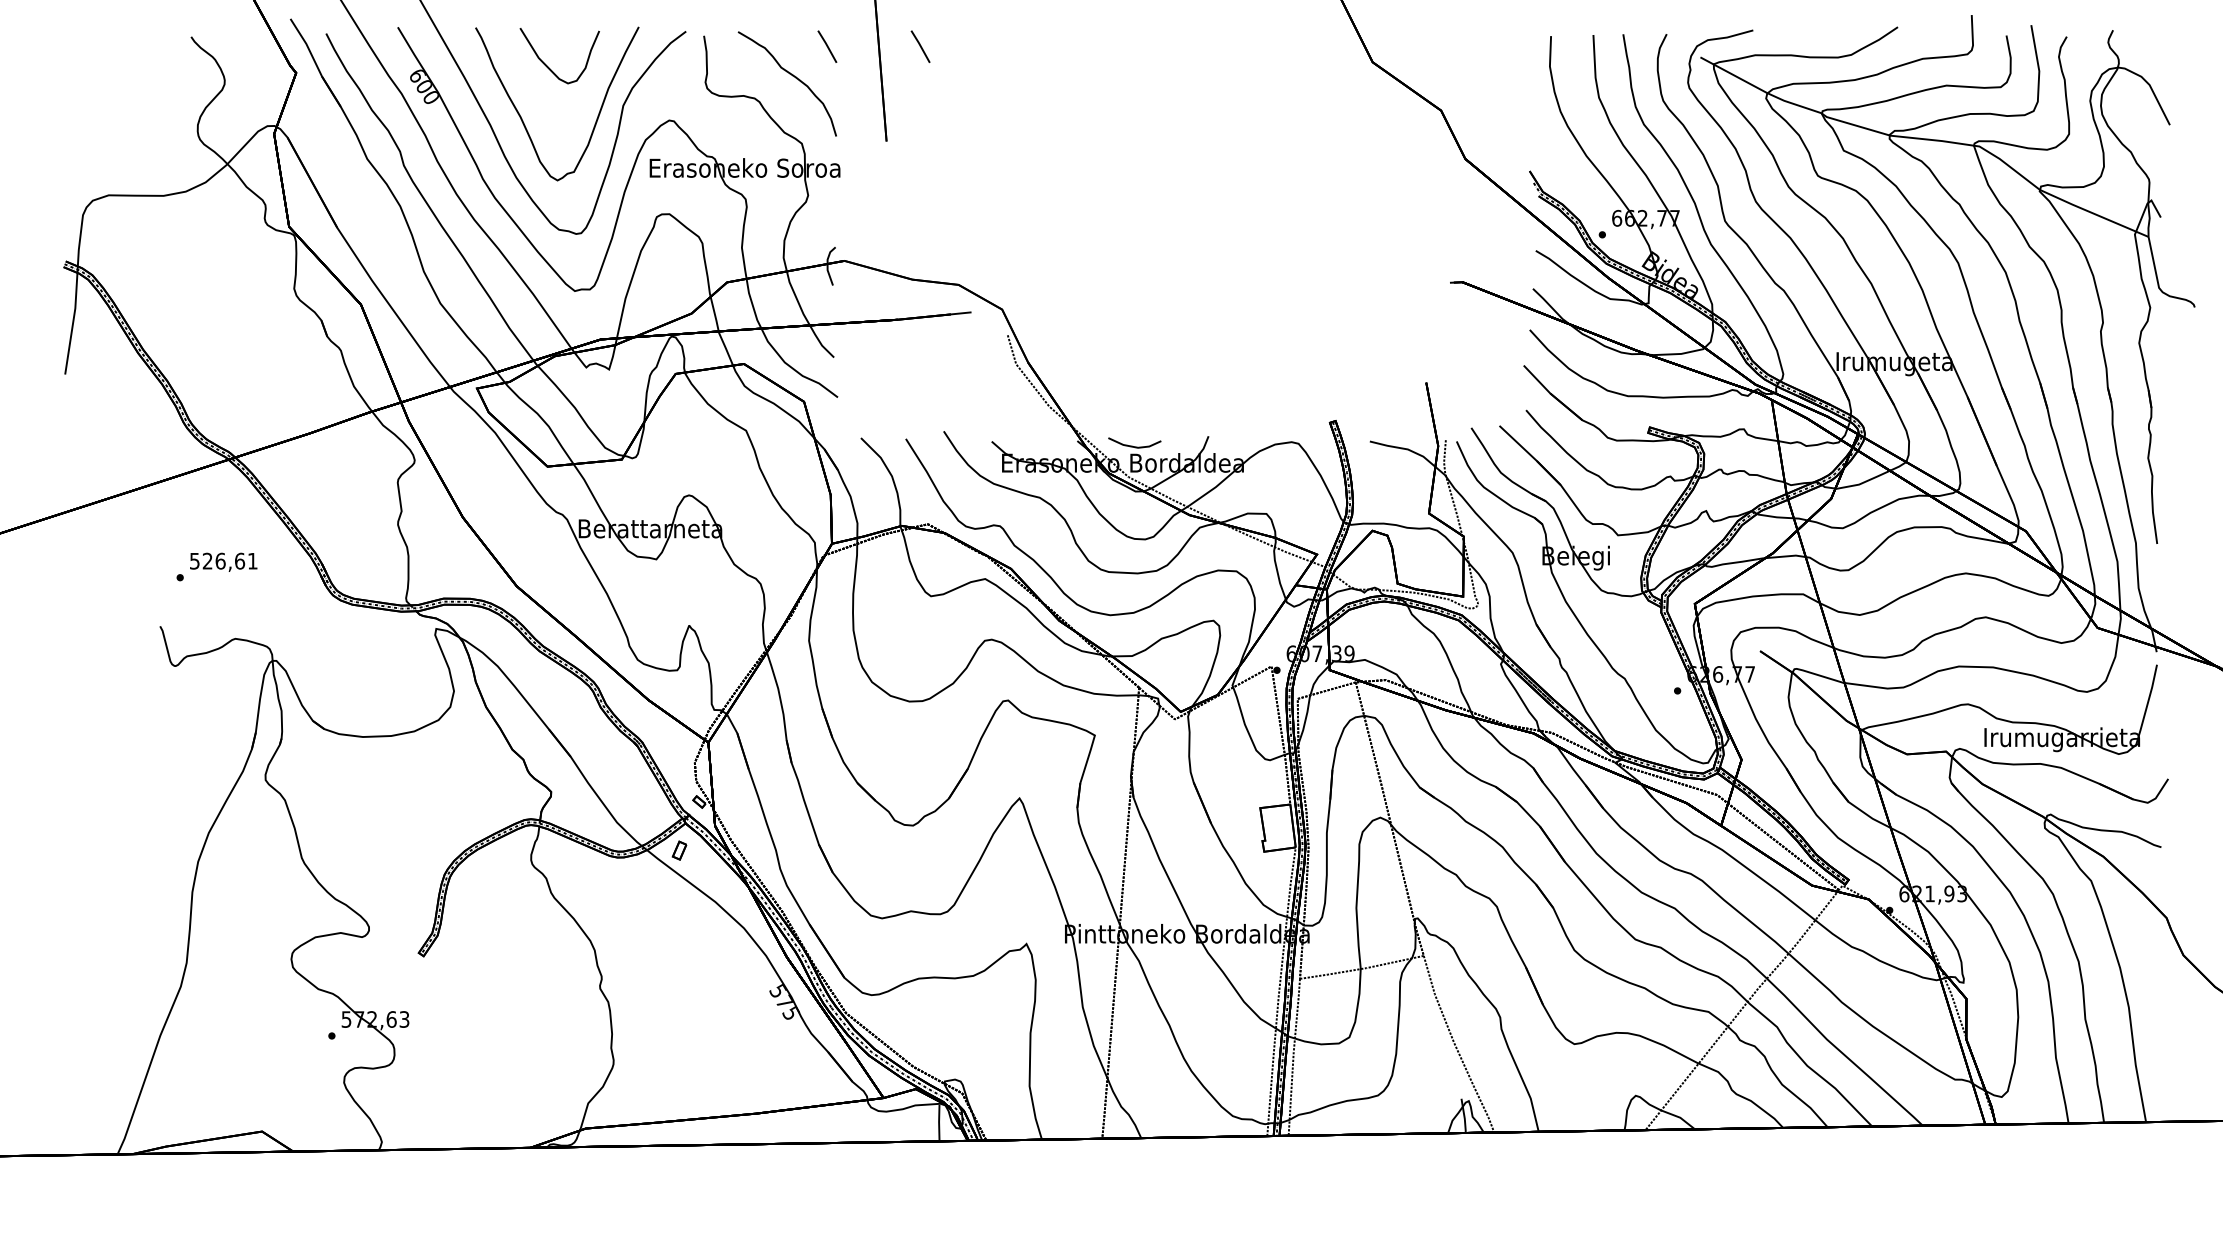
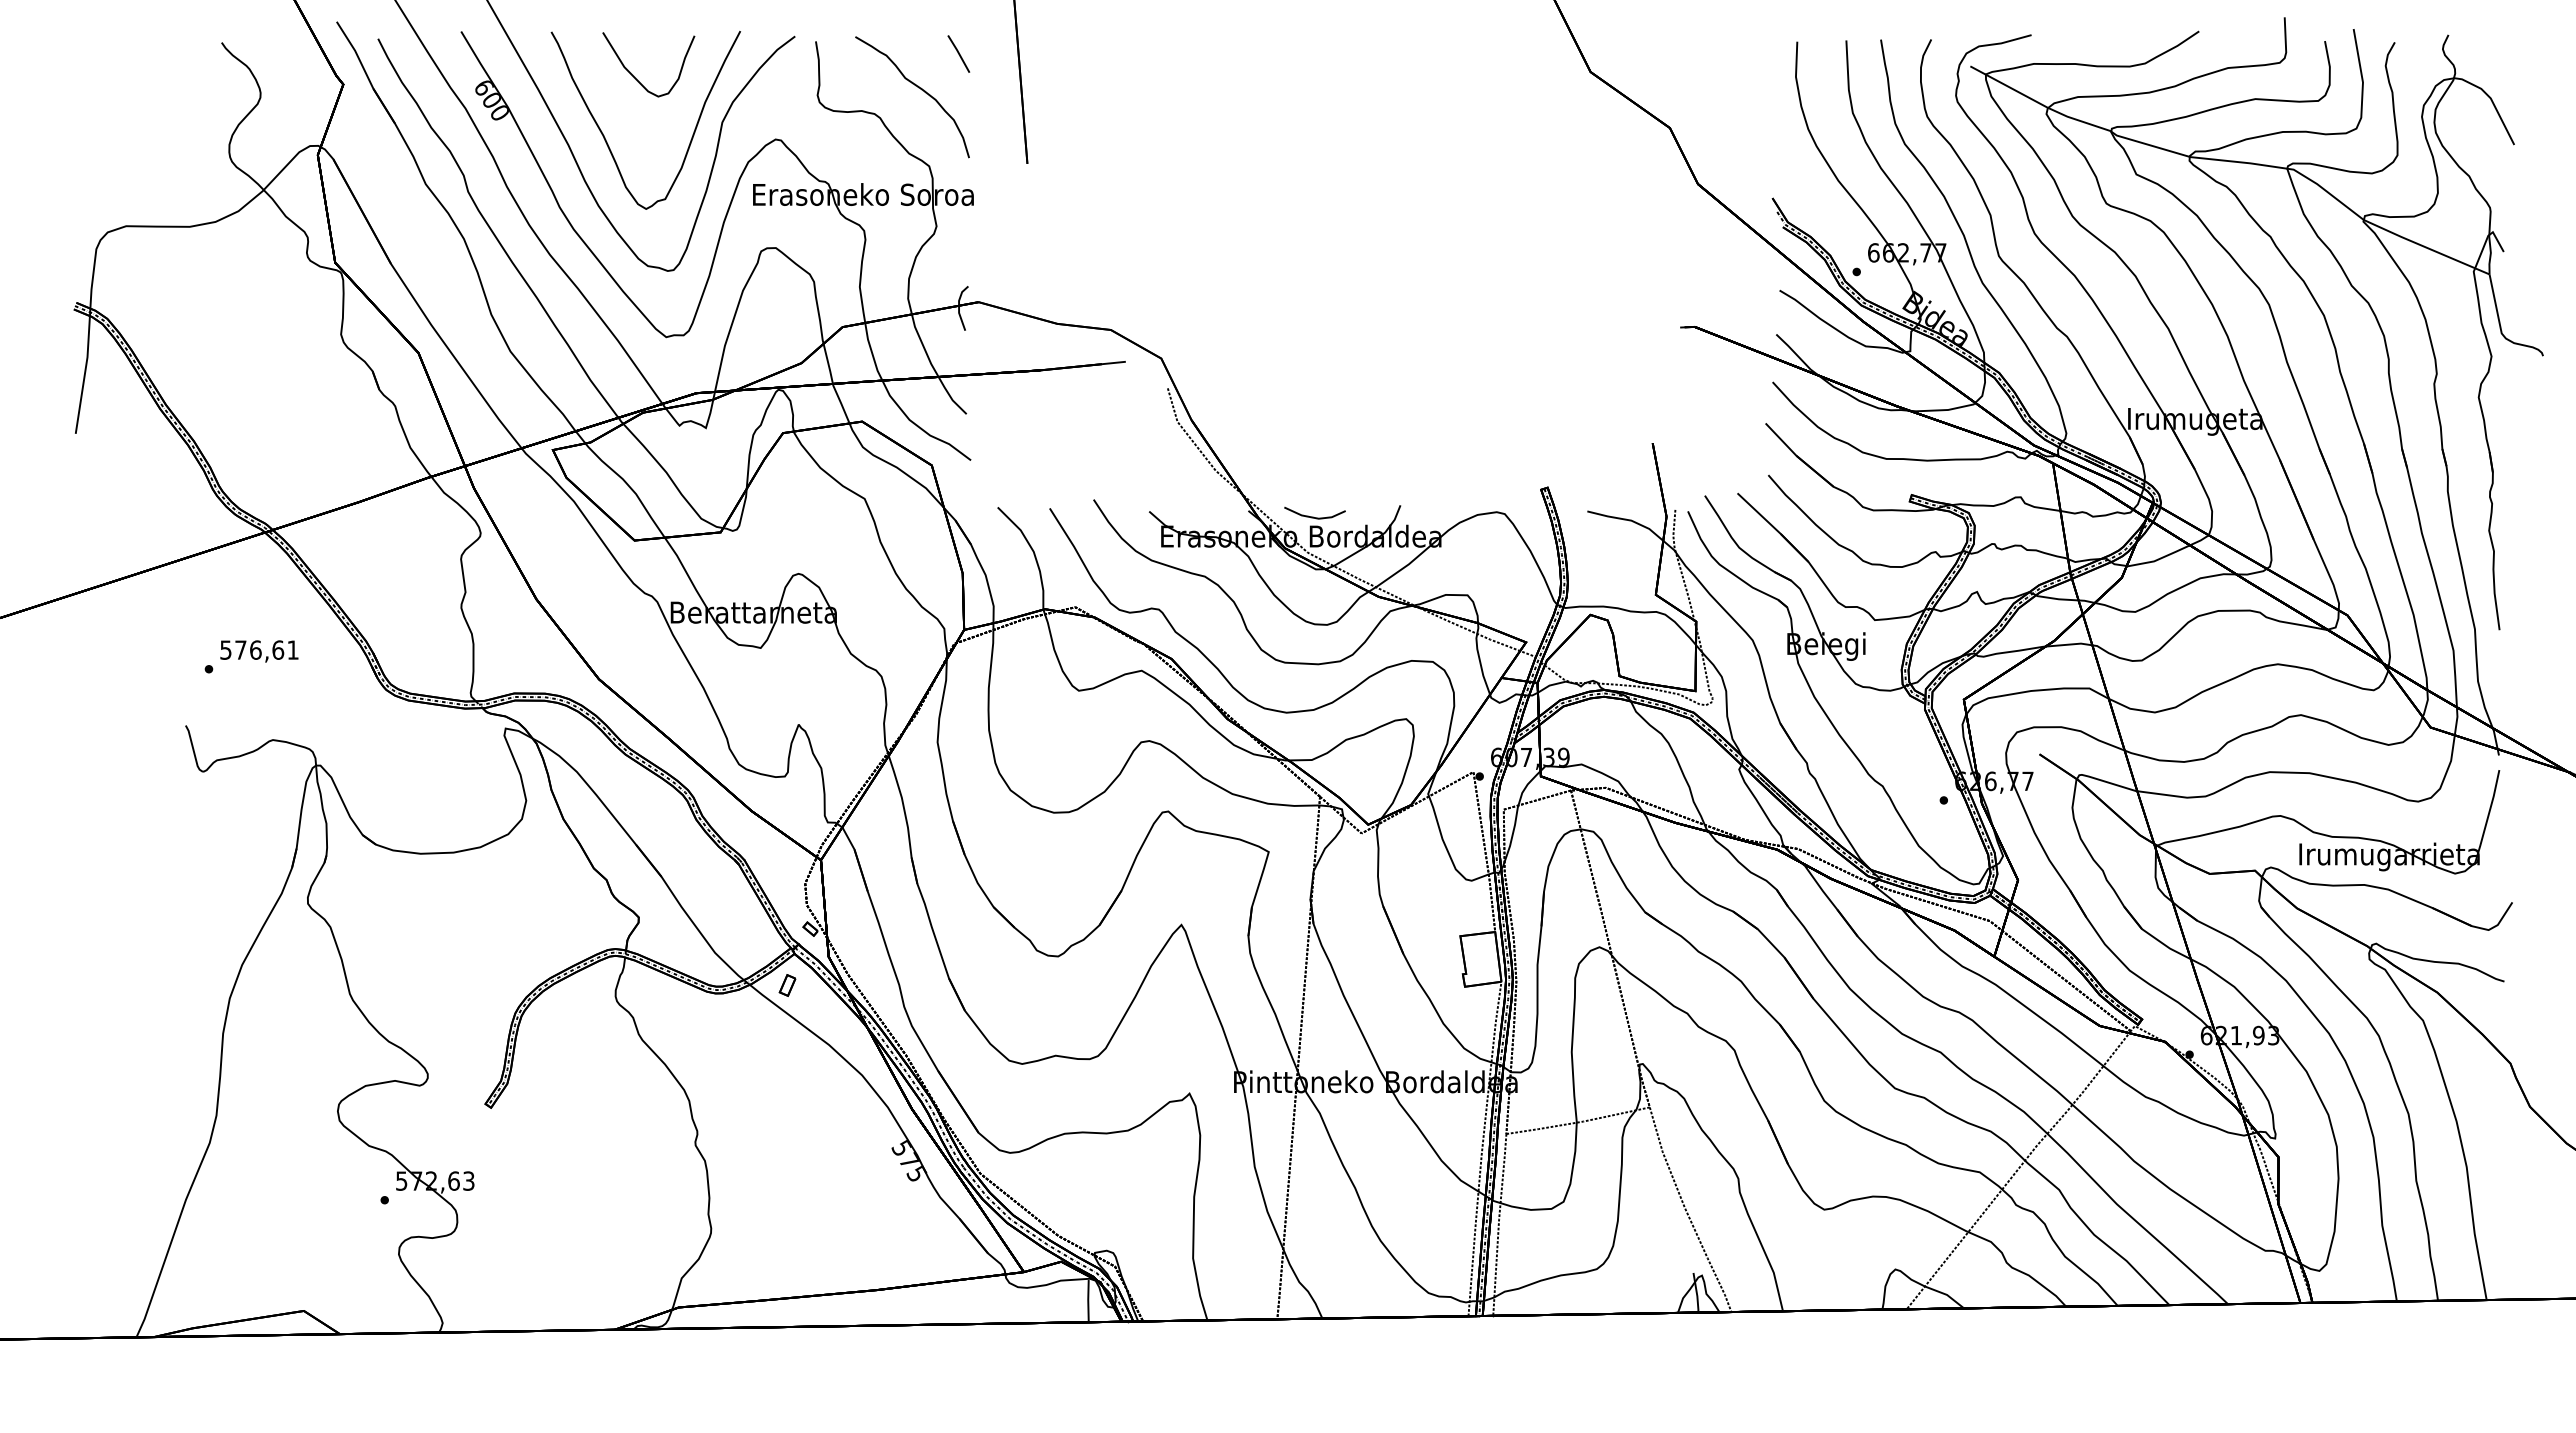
line: (920, 46) -> (1066, 53), removed
text: (207, 560) -> (240, 649), 526,61 -> 576,61

